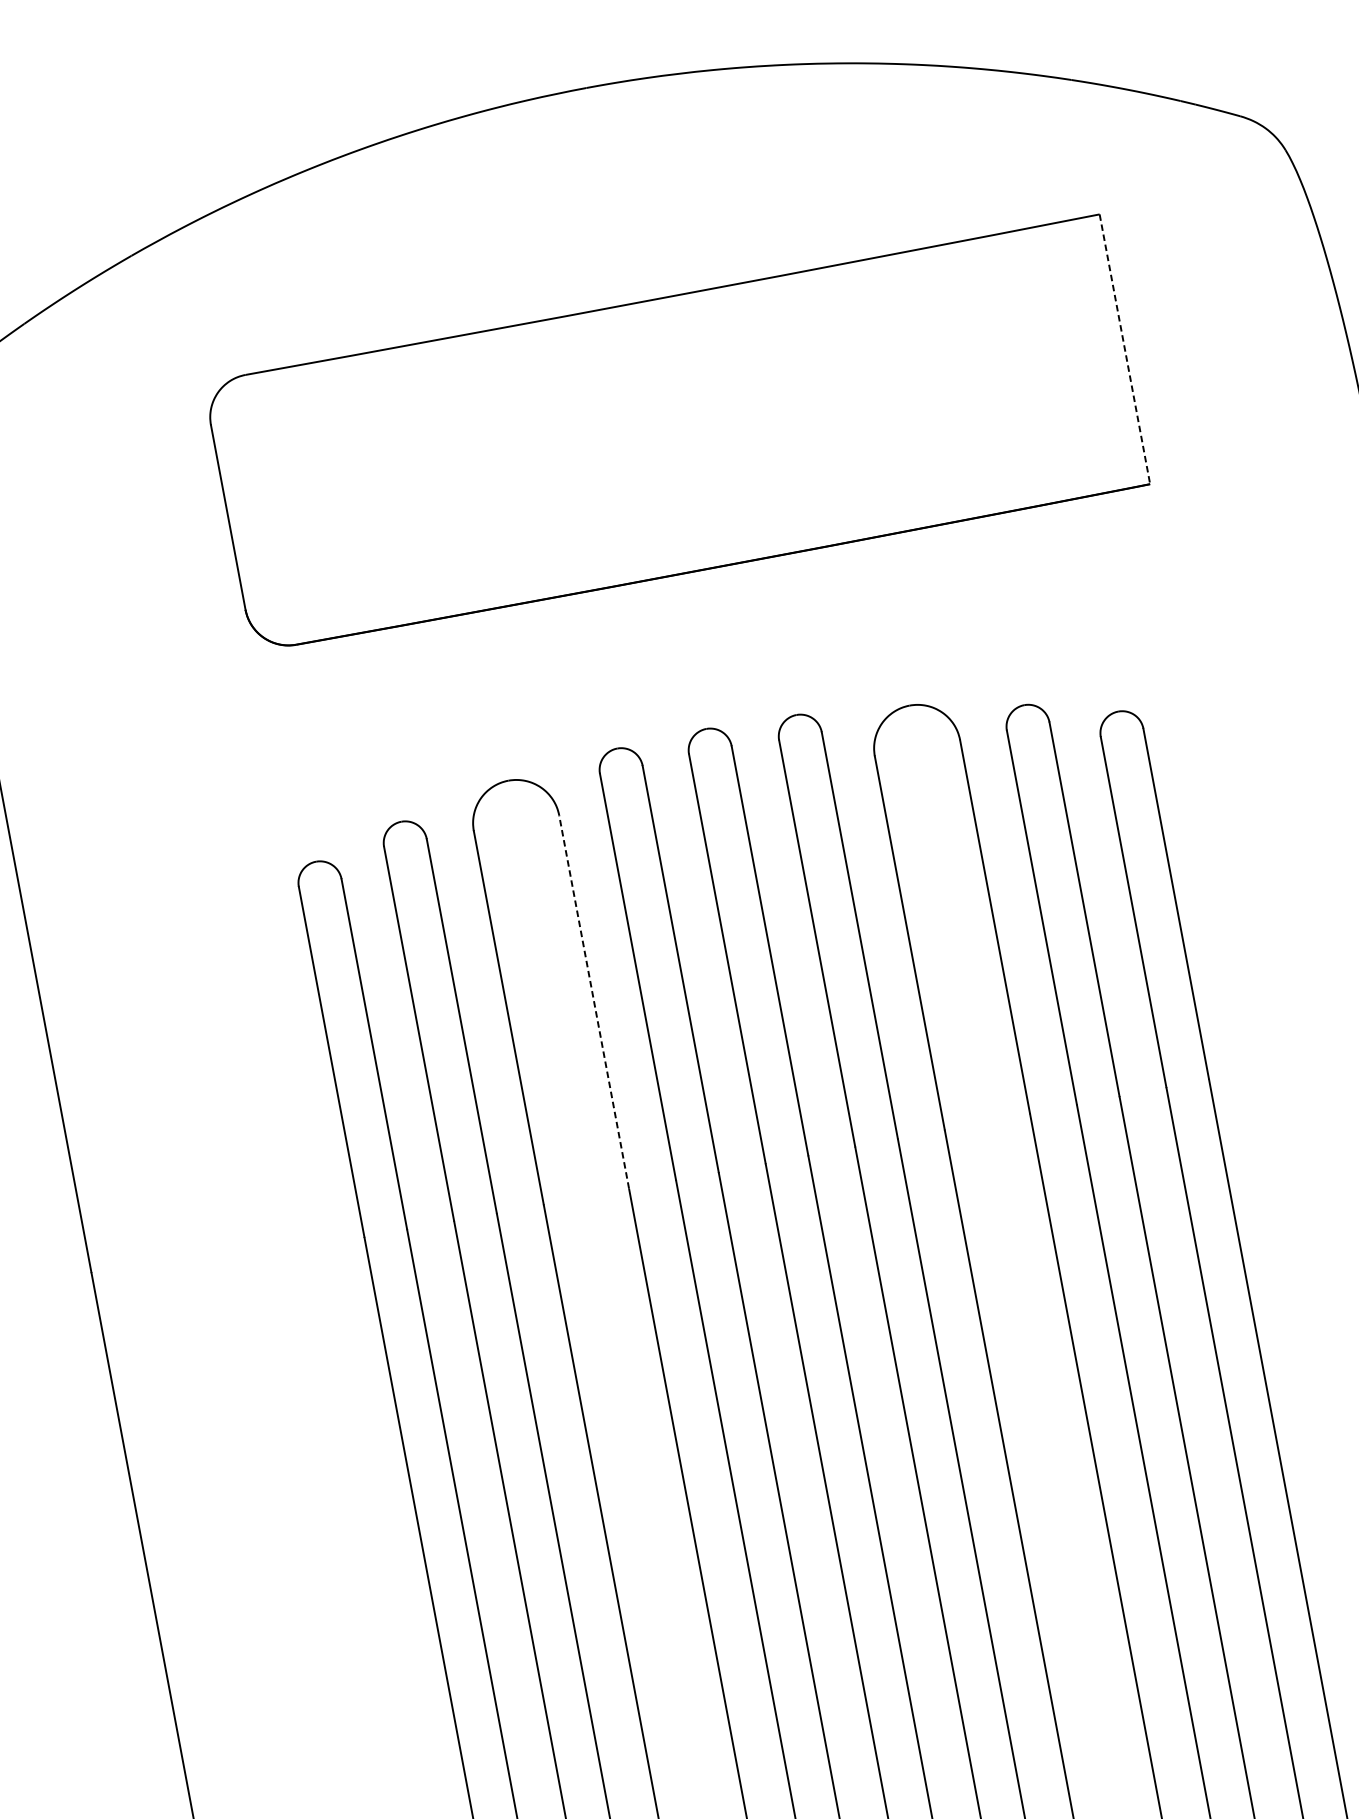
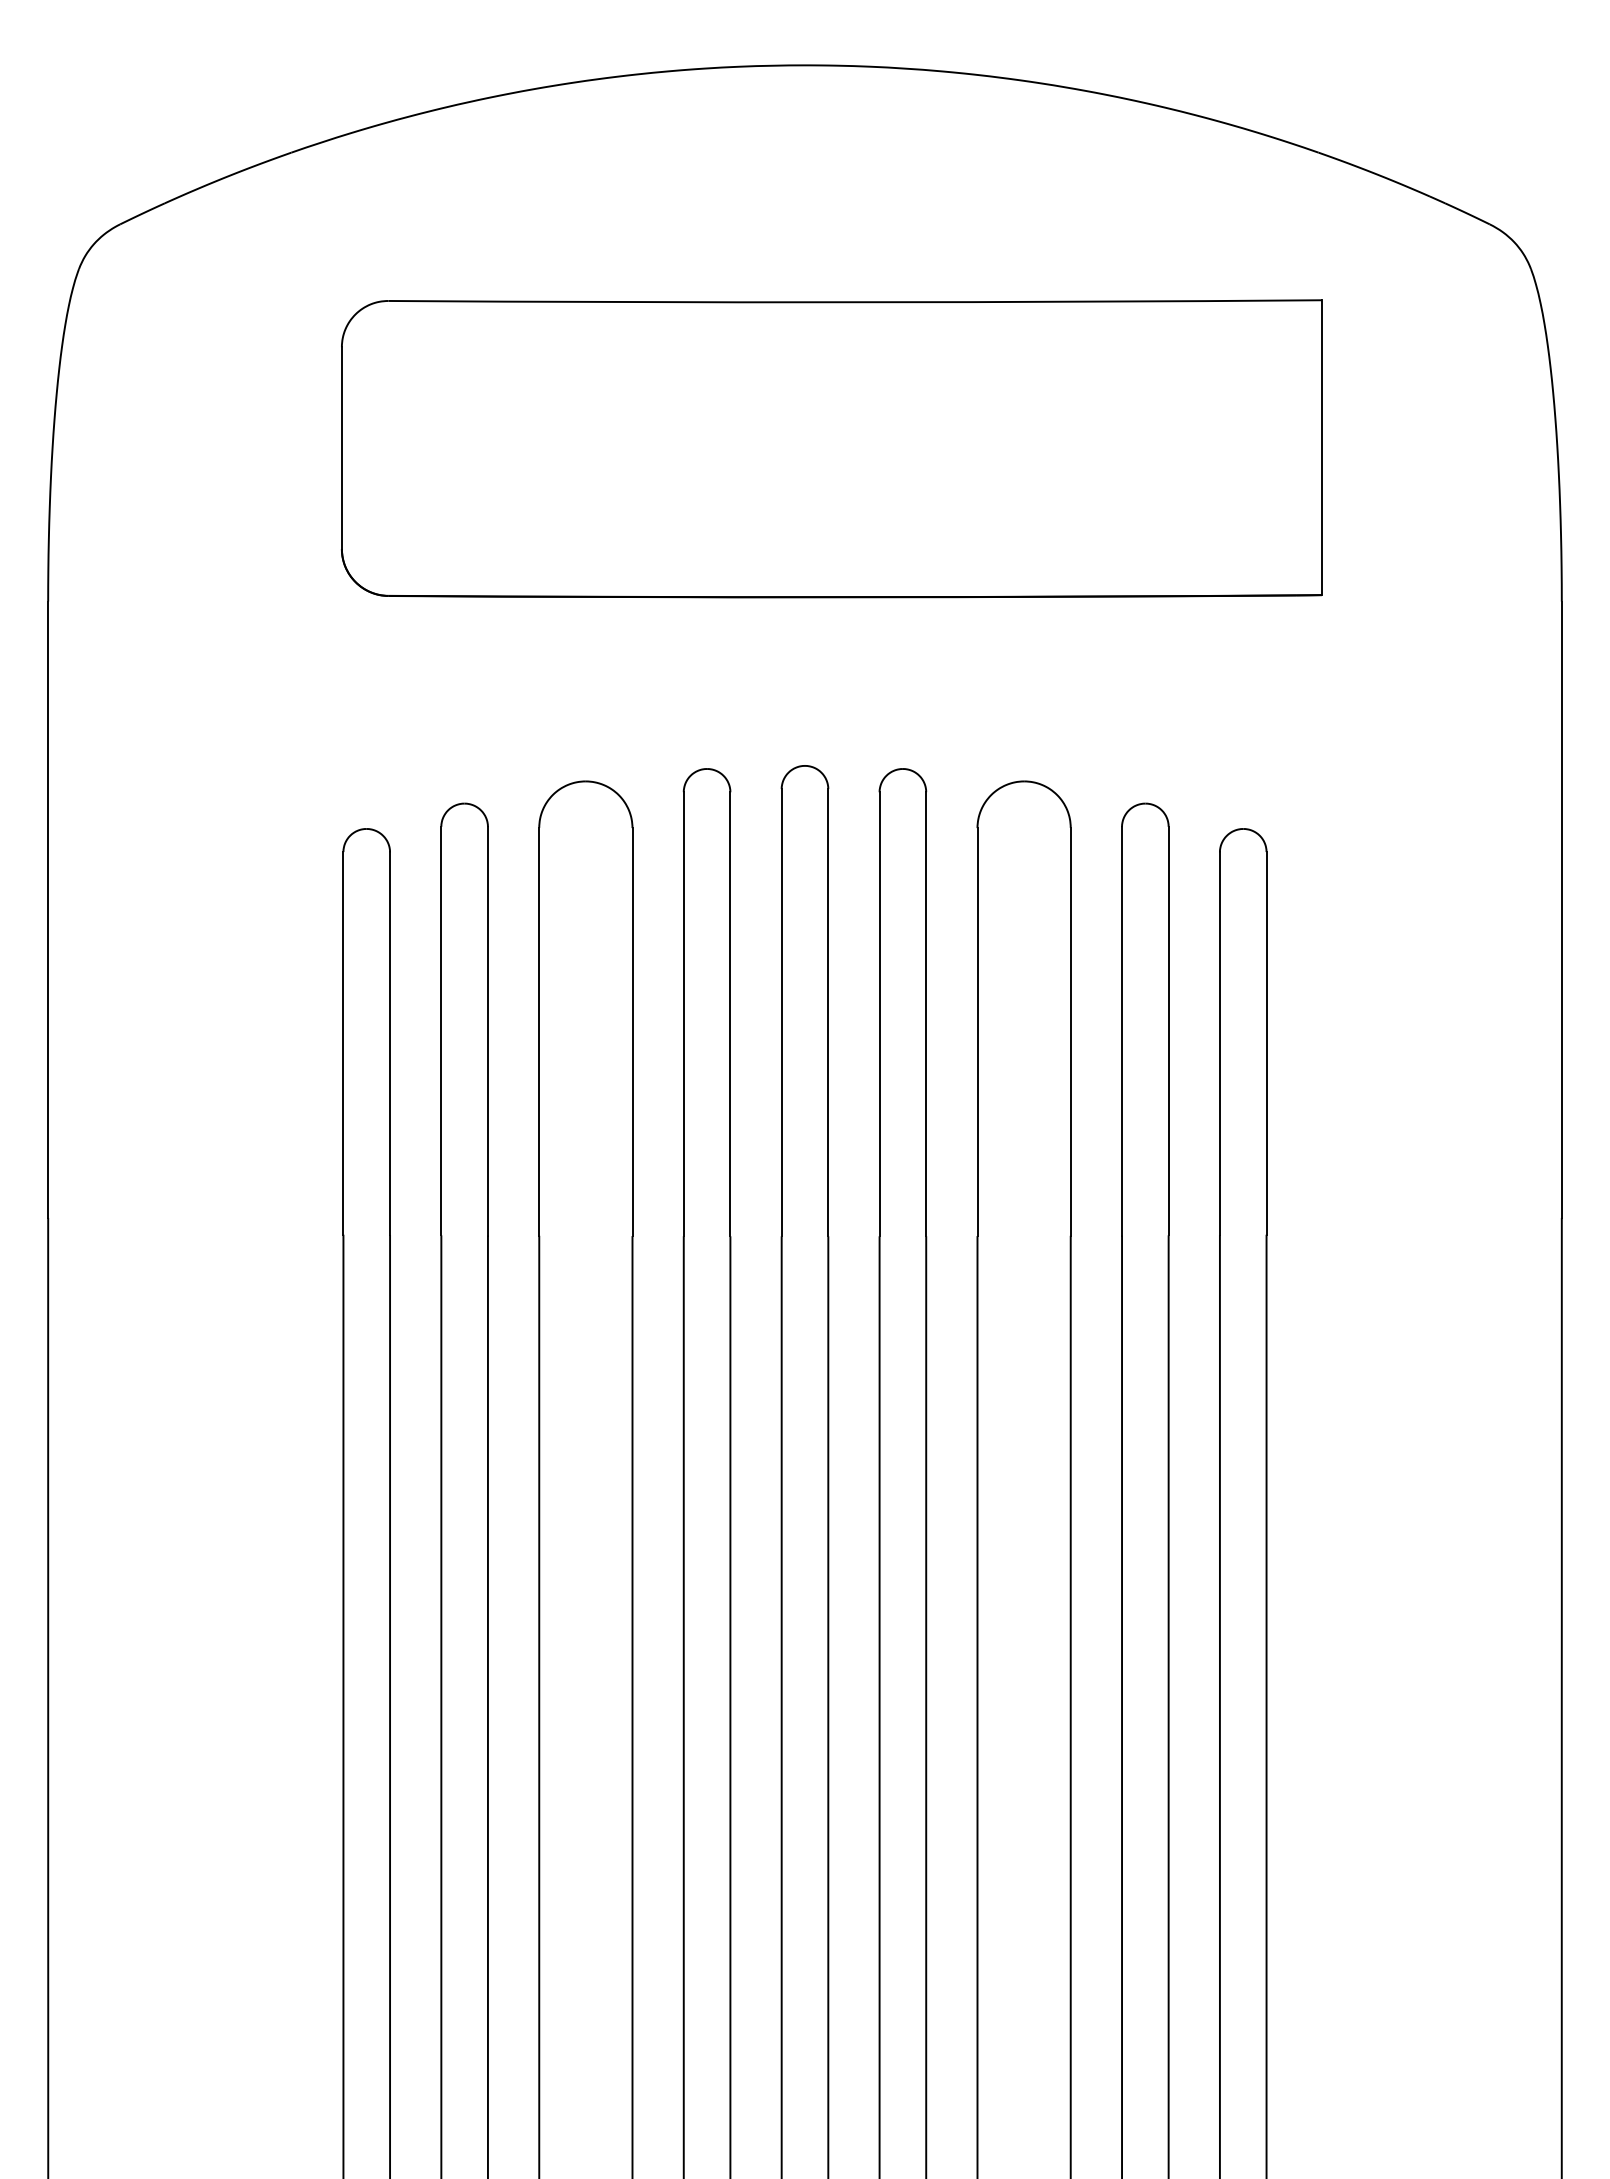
line: (1124, 350) -> (1321, 448), dashed -> solid
line: (594, 1002) -> (632, 1032), dashed -> solid

